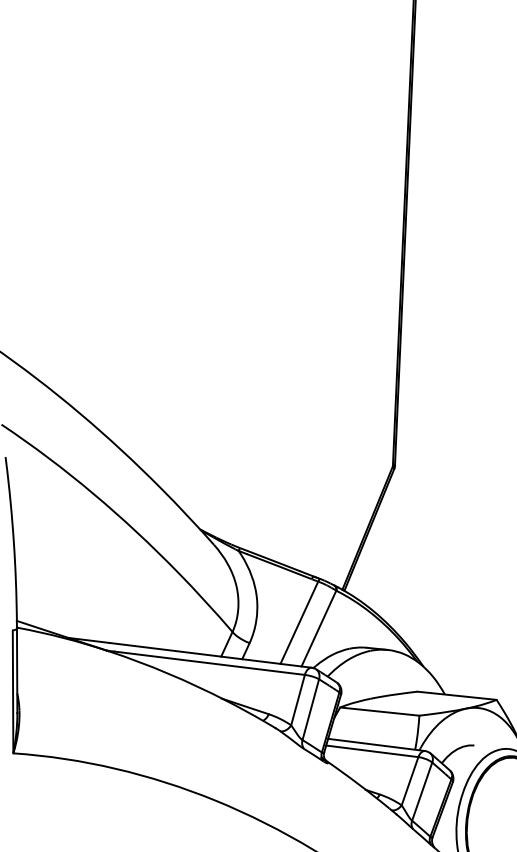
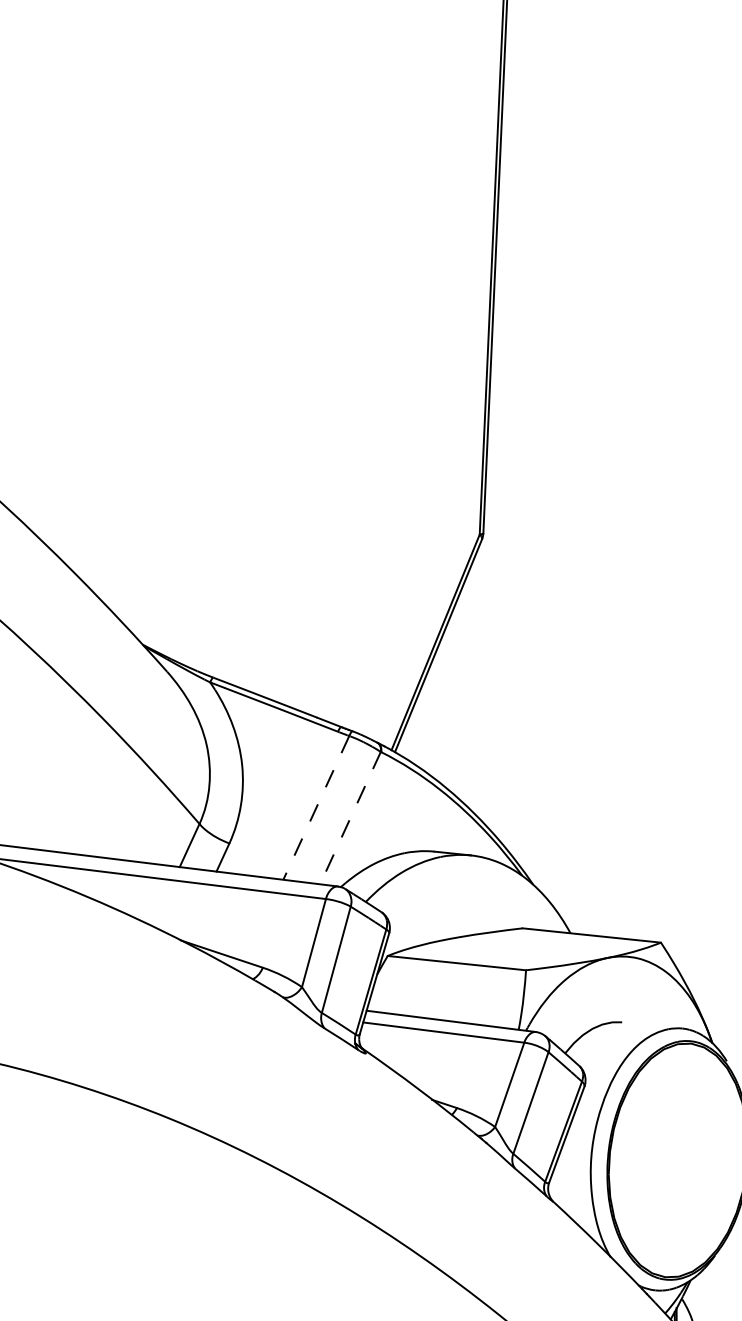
line: (299, 623) -> (316, 809), solid -> dashed
line: (318, 628) -> (349, 817), solid -> dashed

